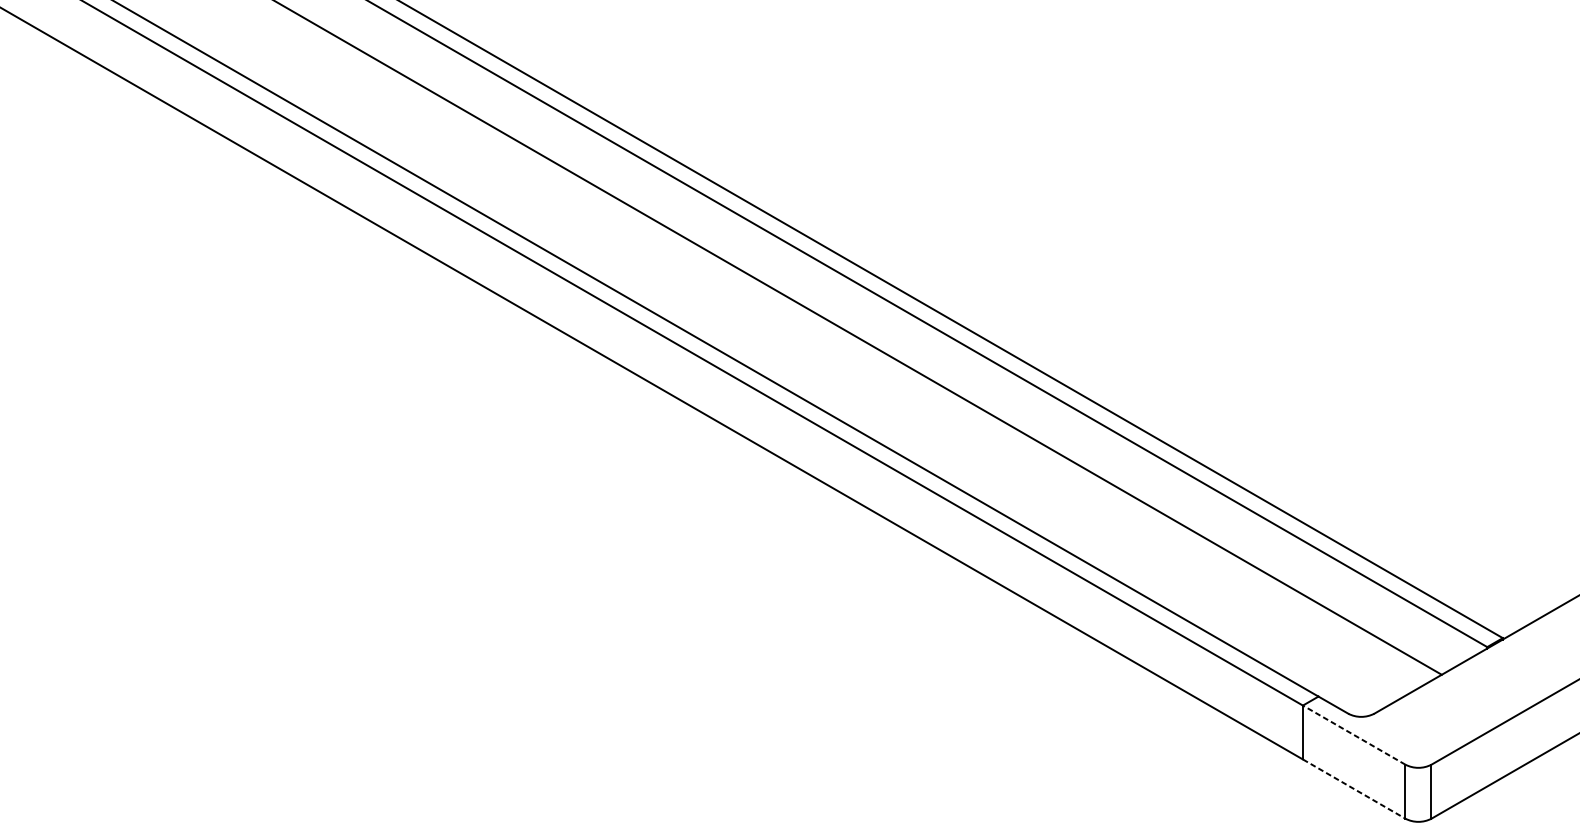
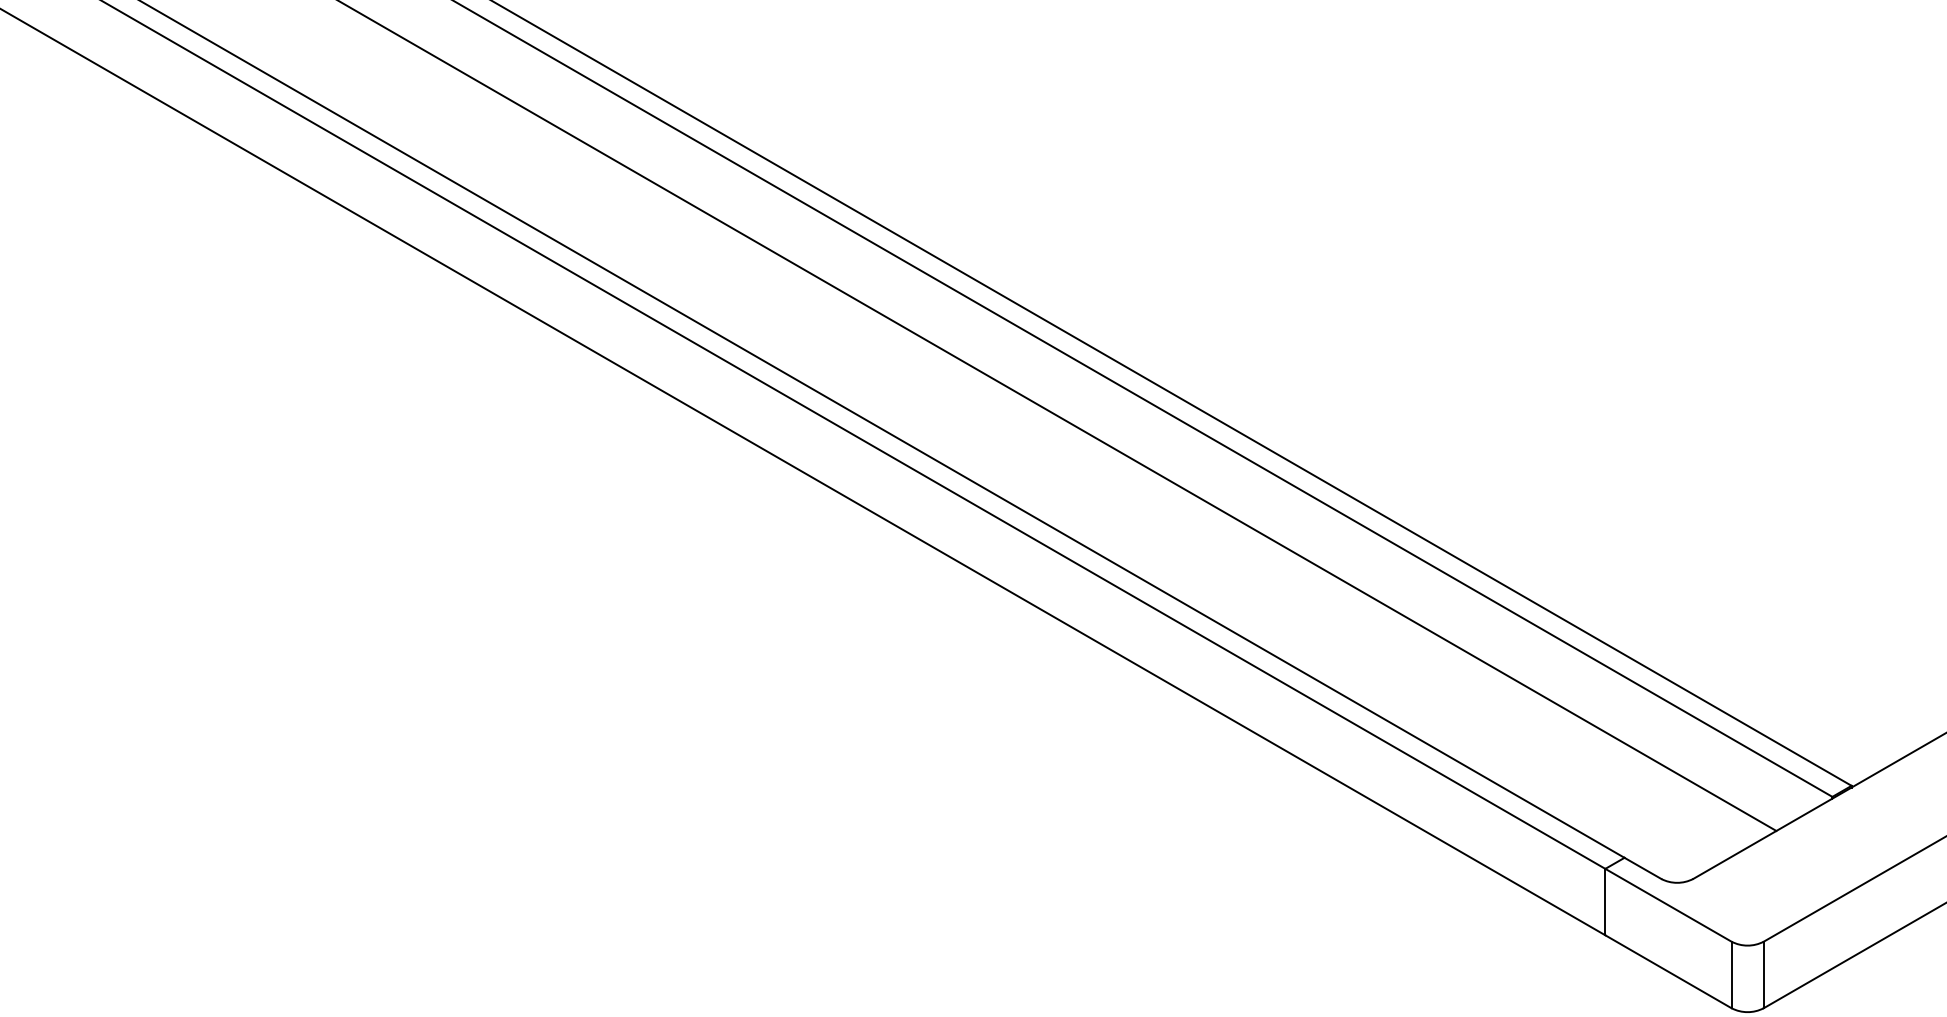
line: (1354, 735) -> (1668, 905), dashed -> solid
line: (1354, 788) -> (1668, 971), dashed -> solid

